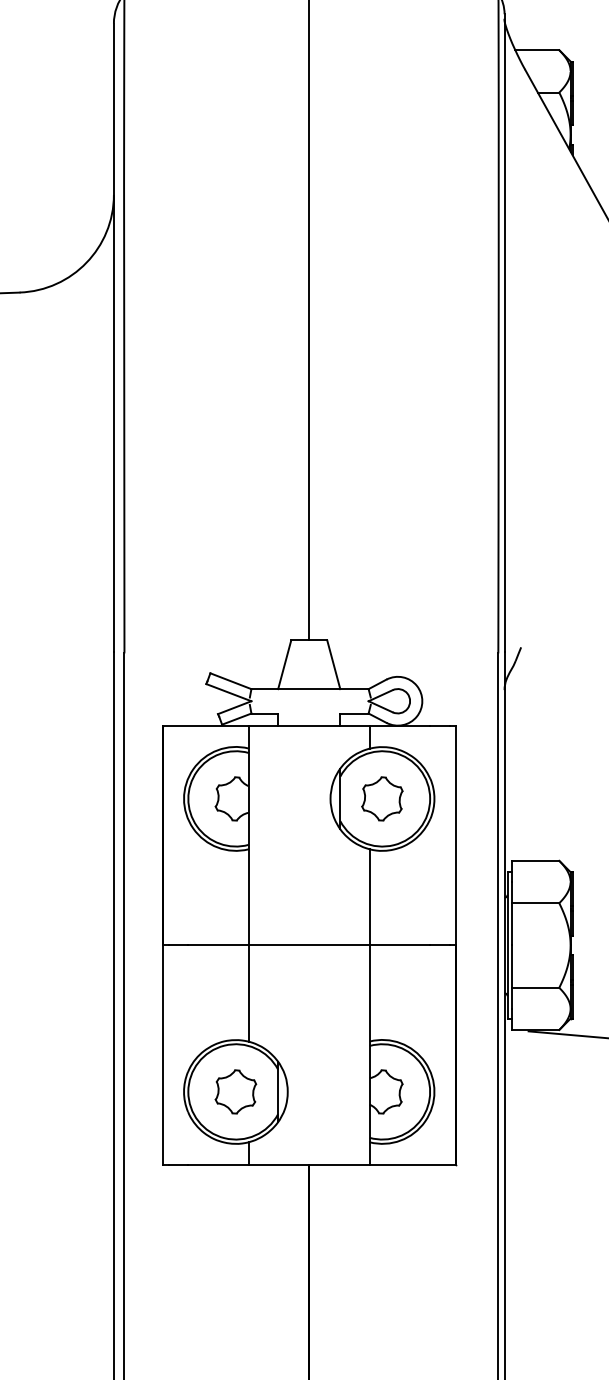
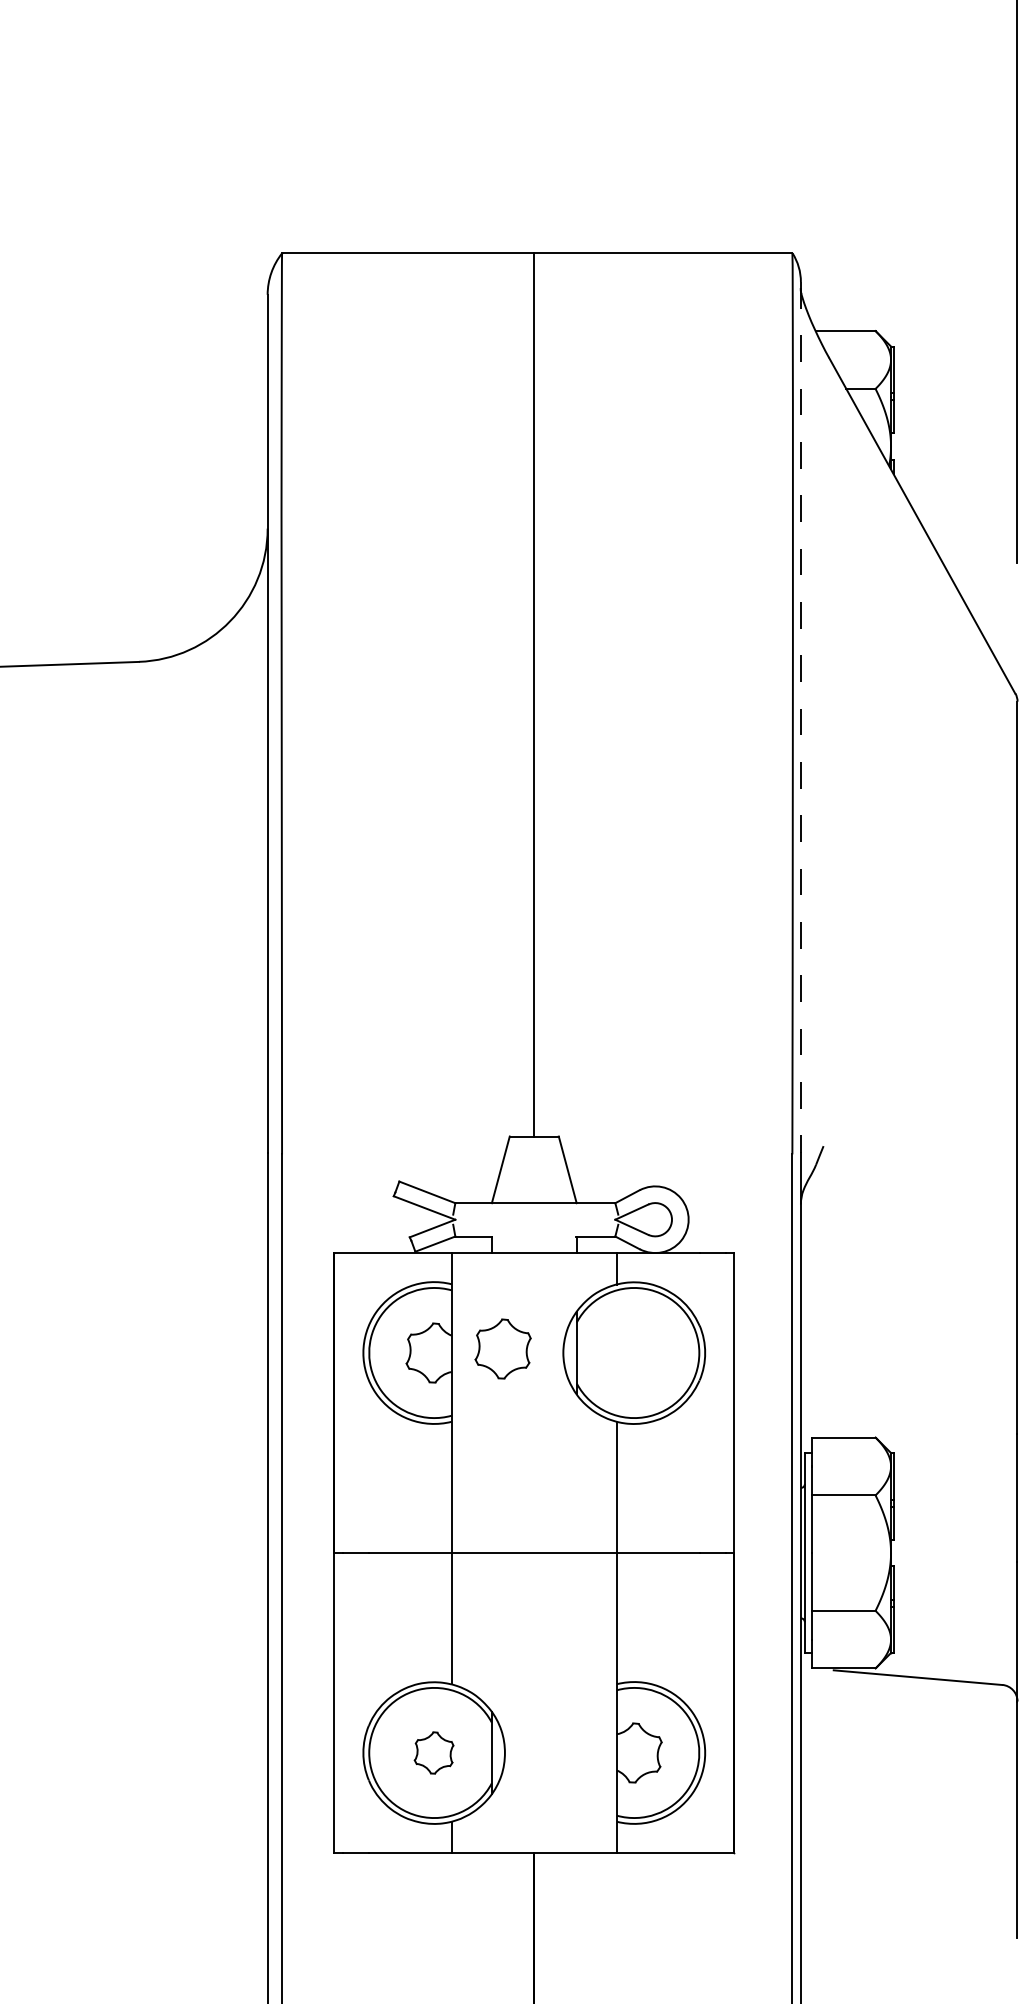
line: (504, 333) -> (800, 717), solid -> dashed
part: (381, 798) -> (502, 1348), moved
part: (235, 1091) -> (433, 1752), size x0.7

